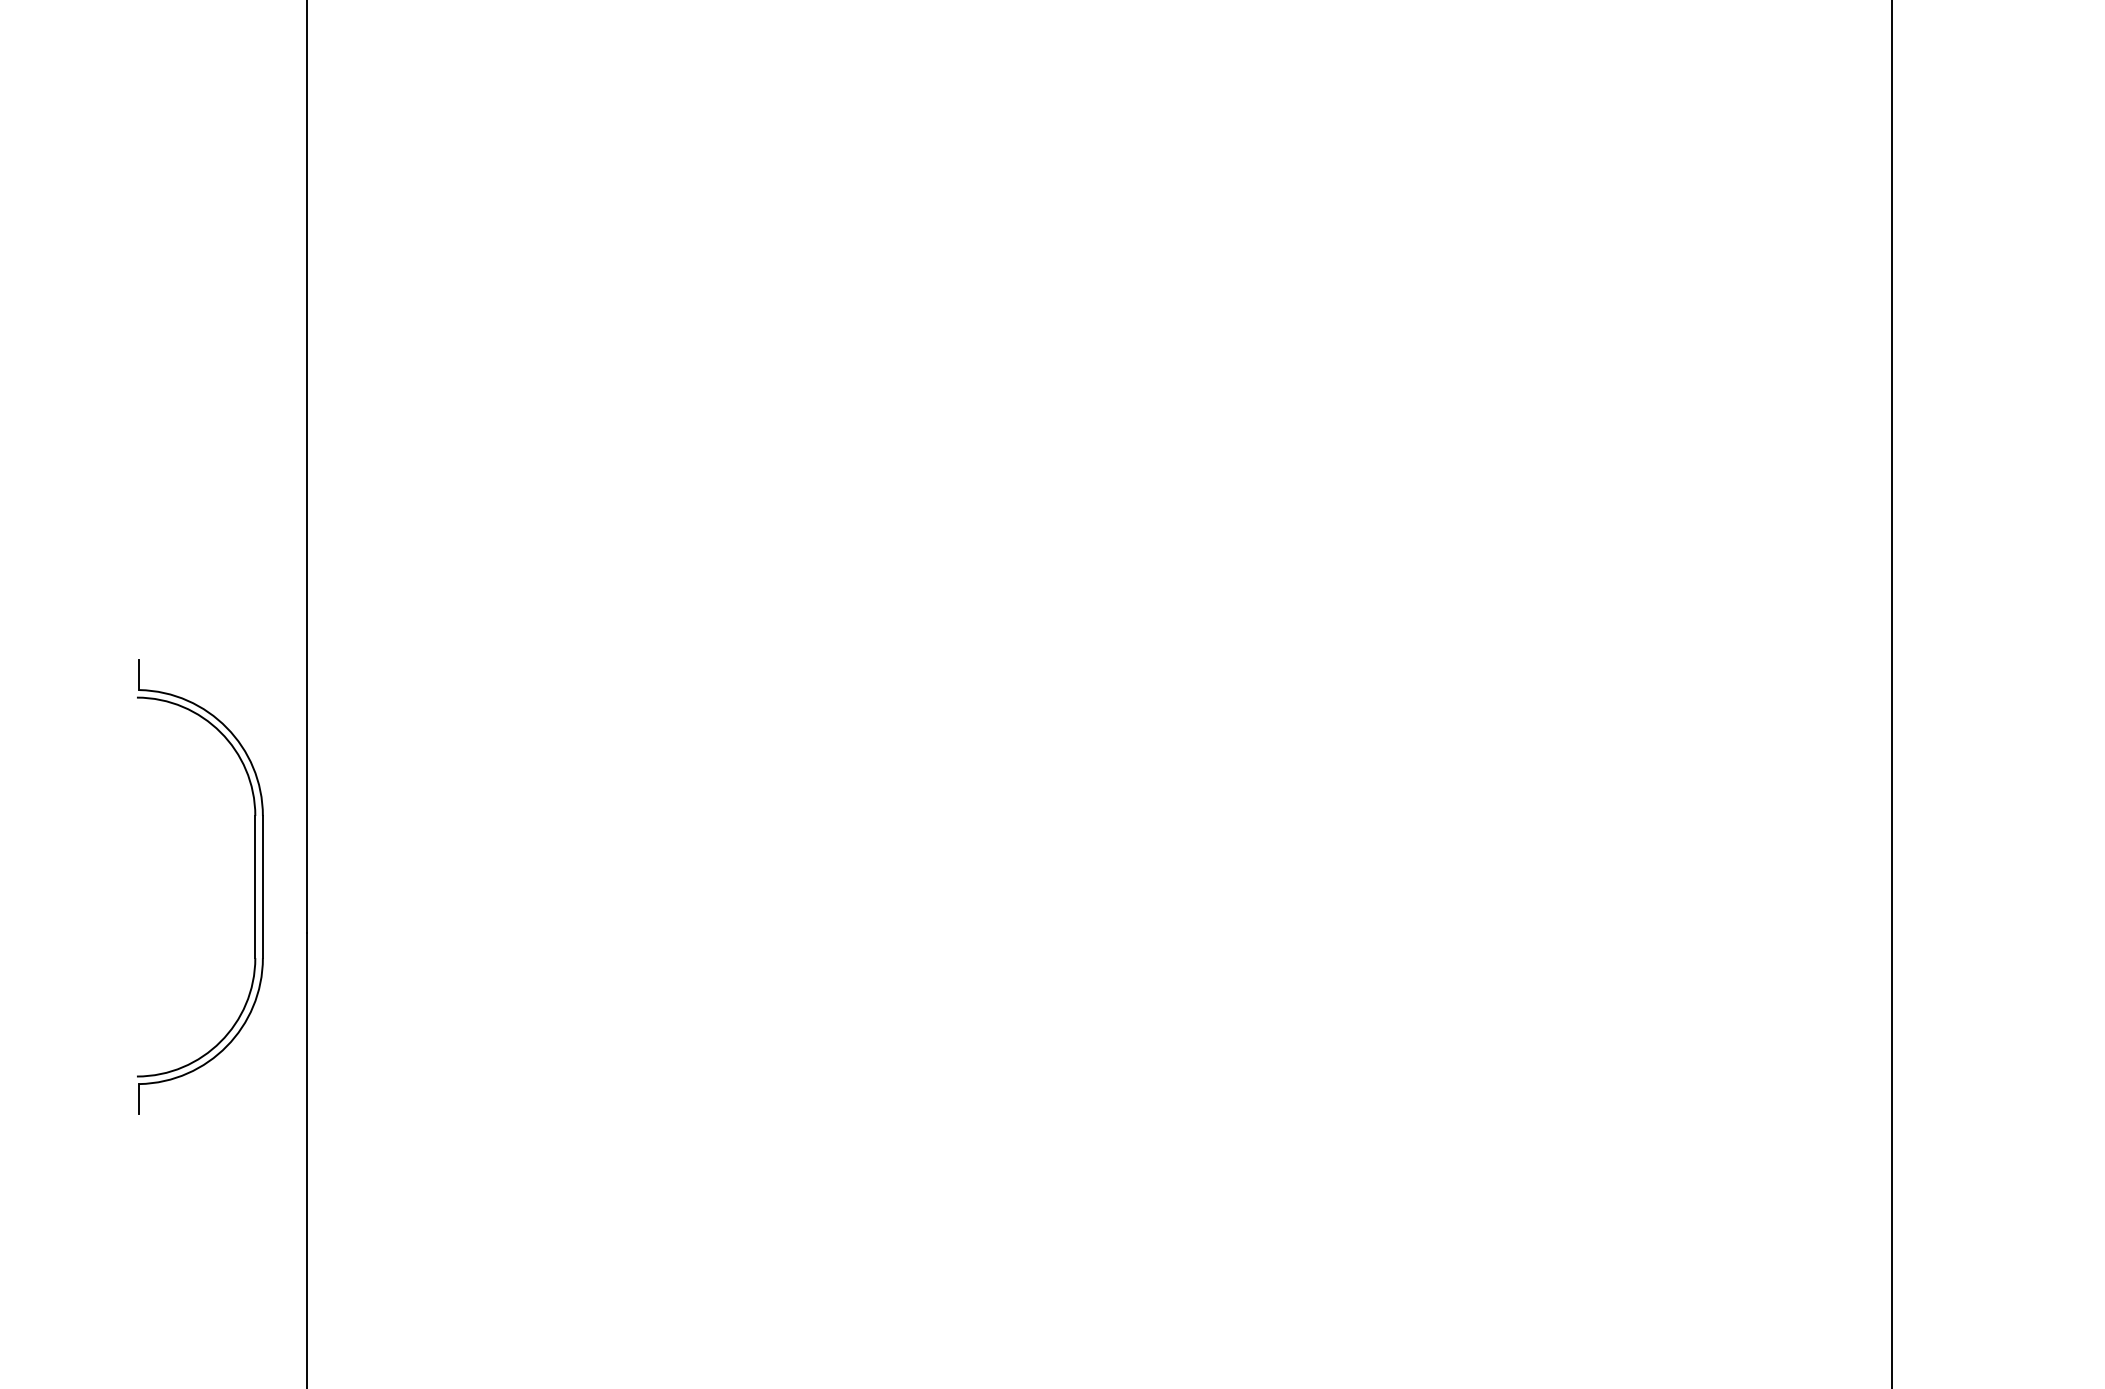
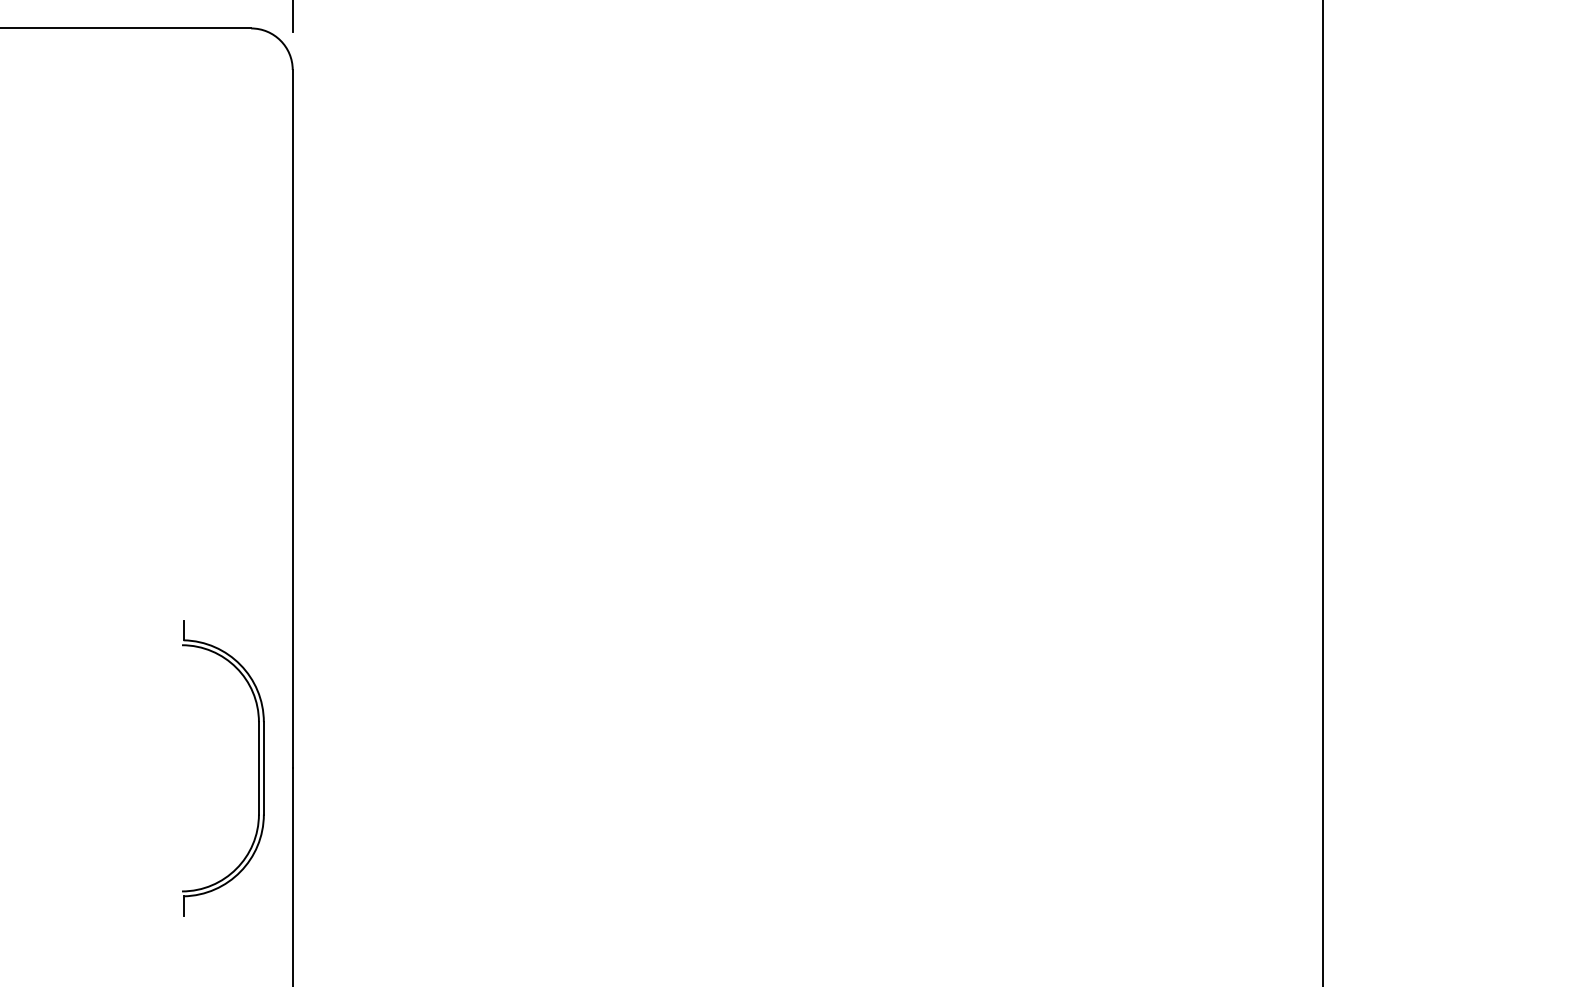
part: (254, 887) -> (258, 768), moved

